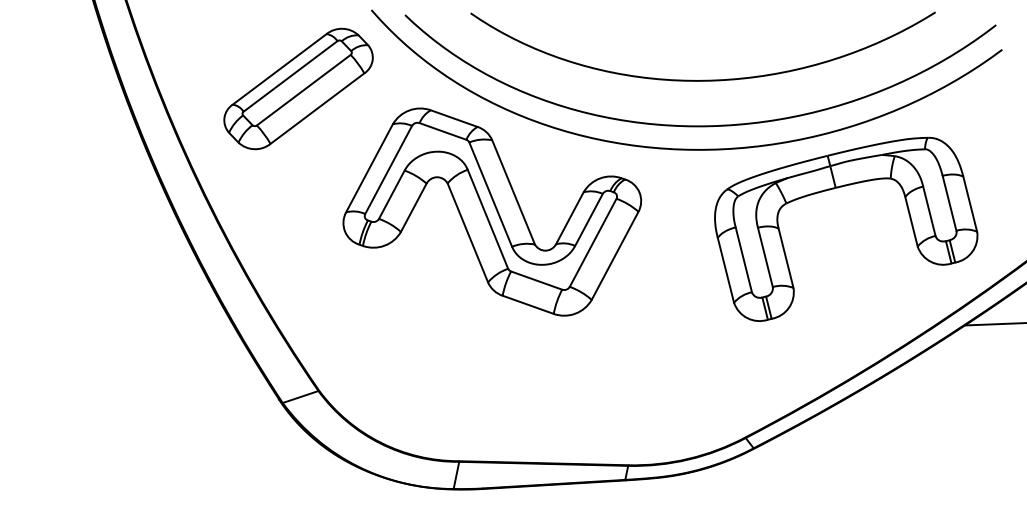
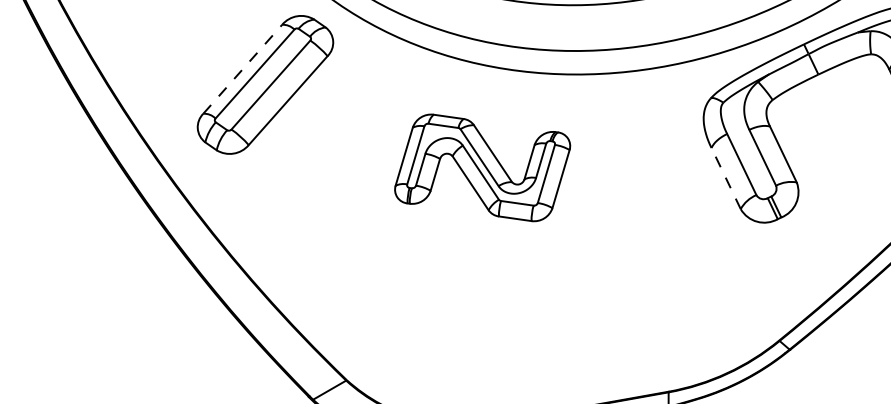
line: (279, 69) -> (242, 69), solid -> dashed
part: (492, 211) -> (482, 167), size x0.6
line: (725, 269) -> (725, 177), solid -> dashed

